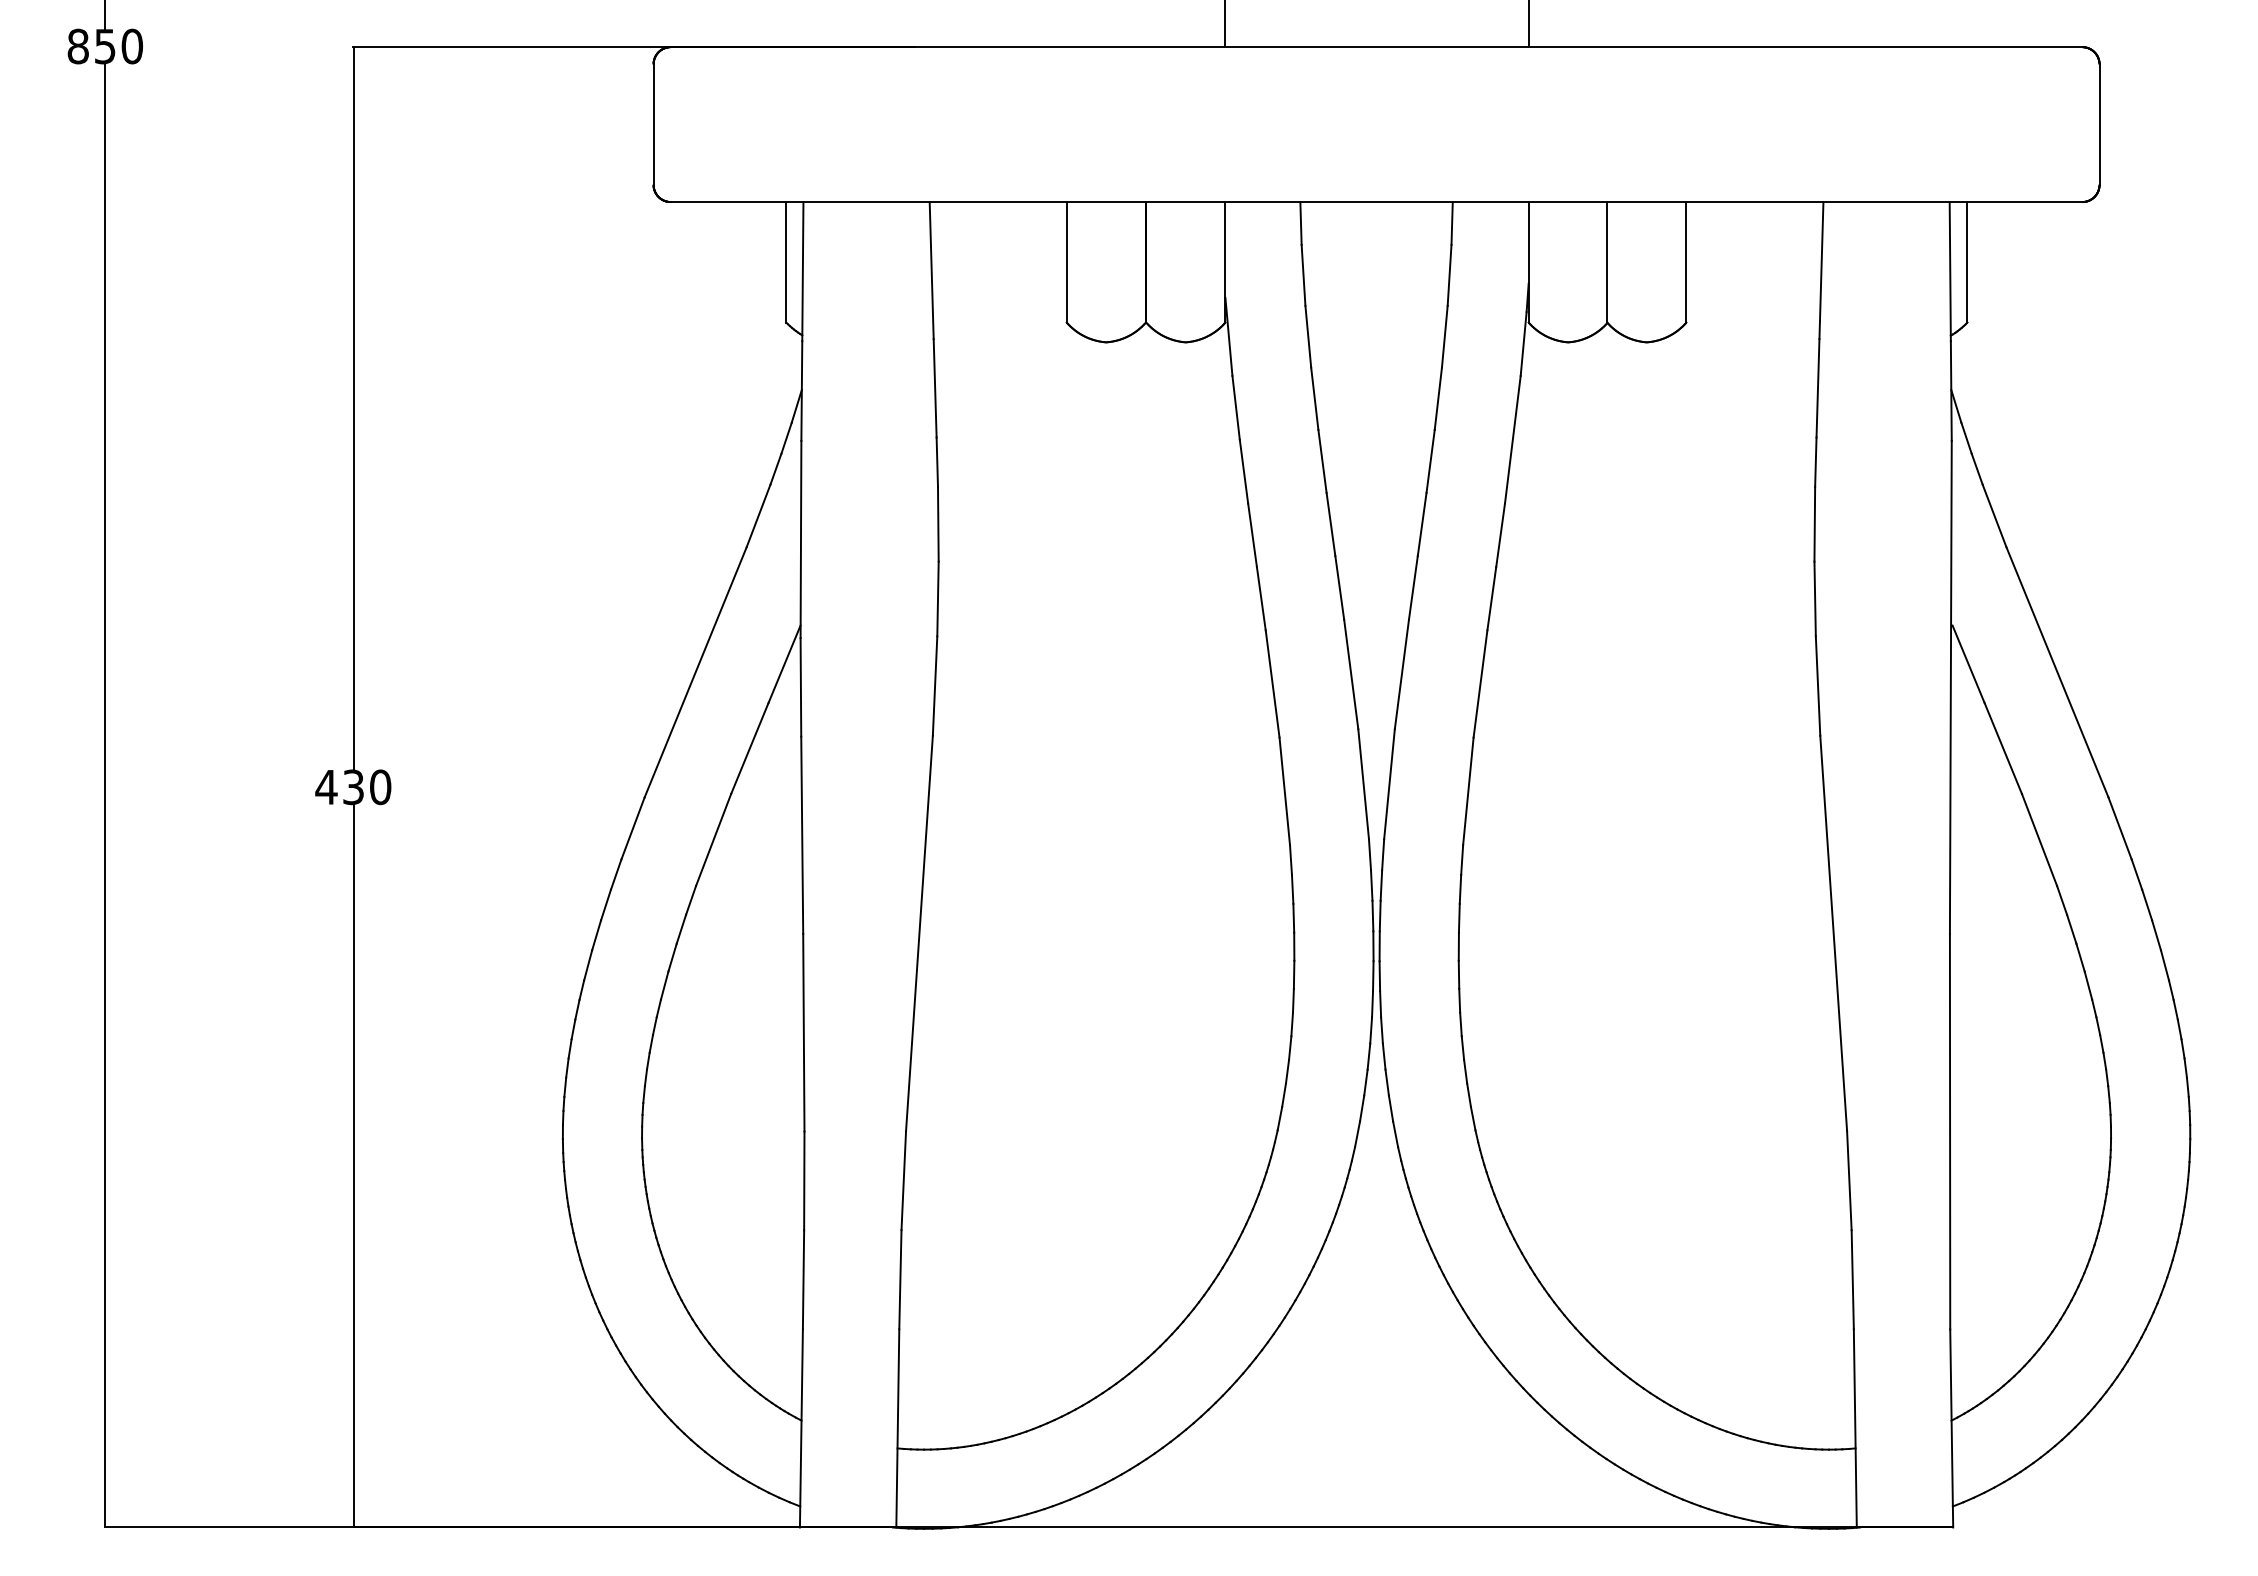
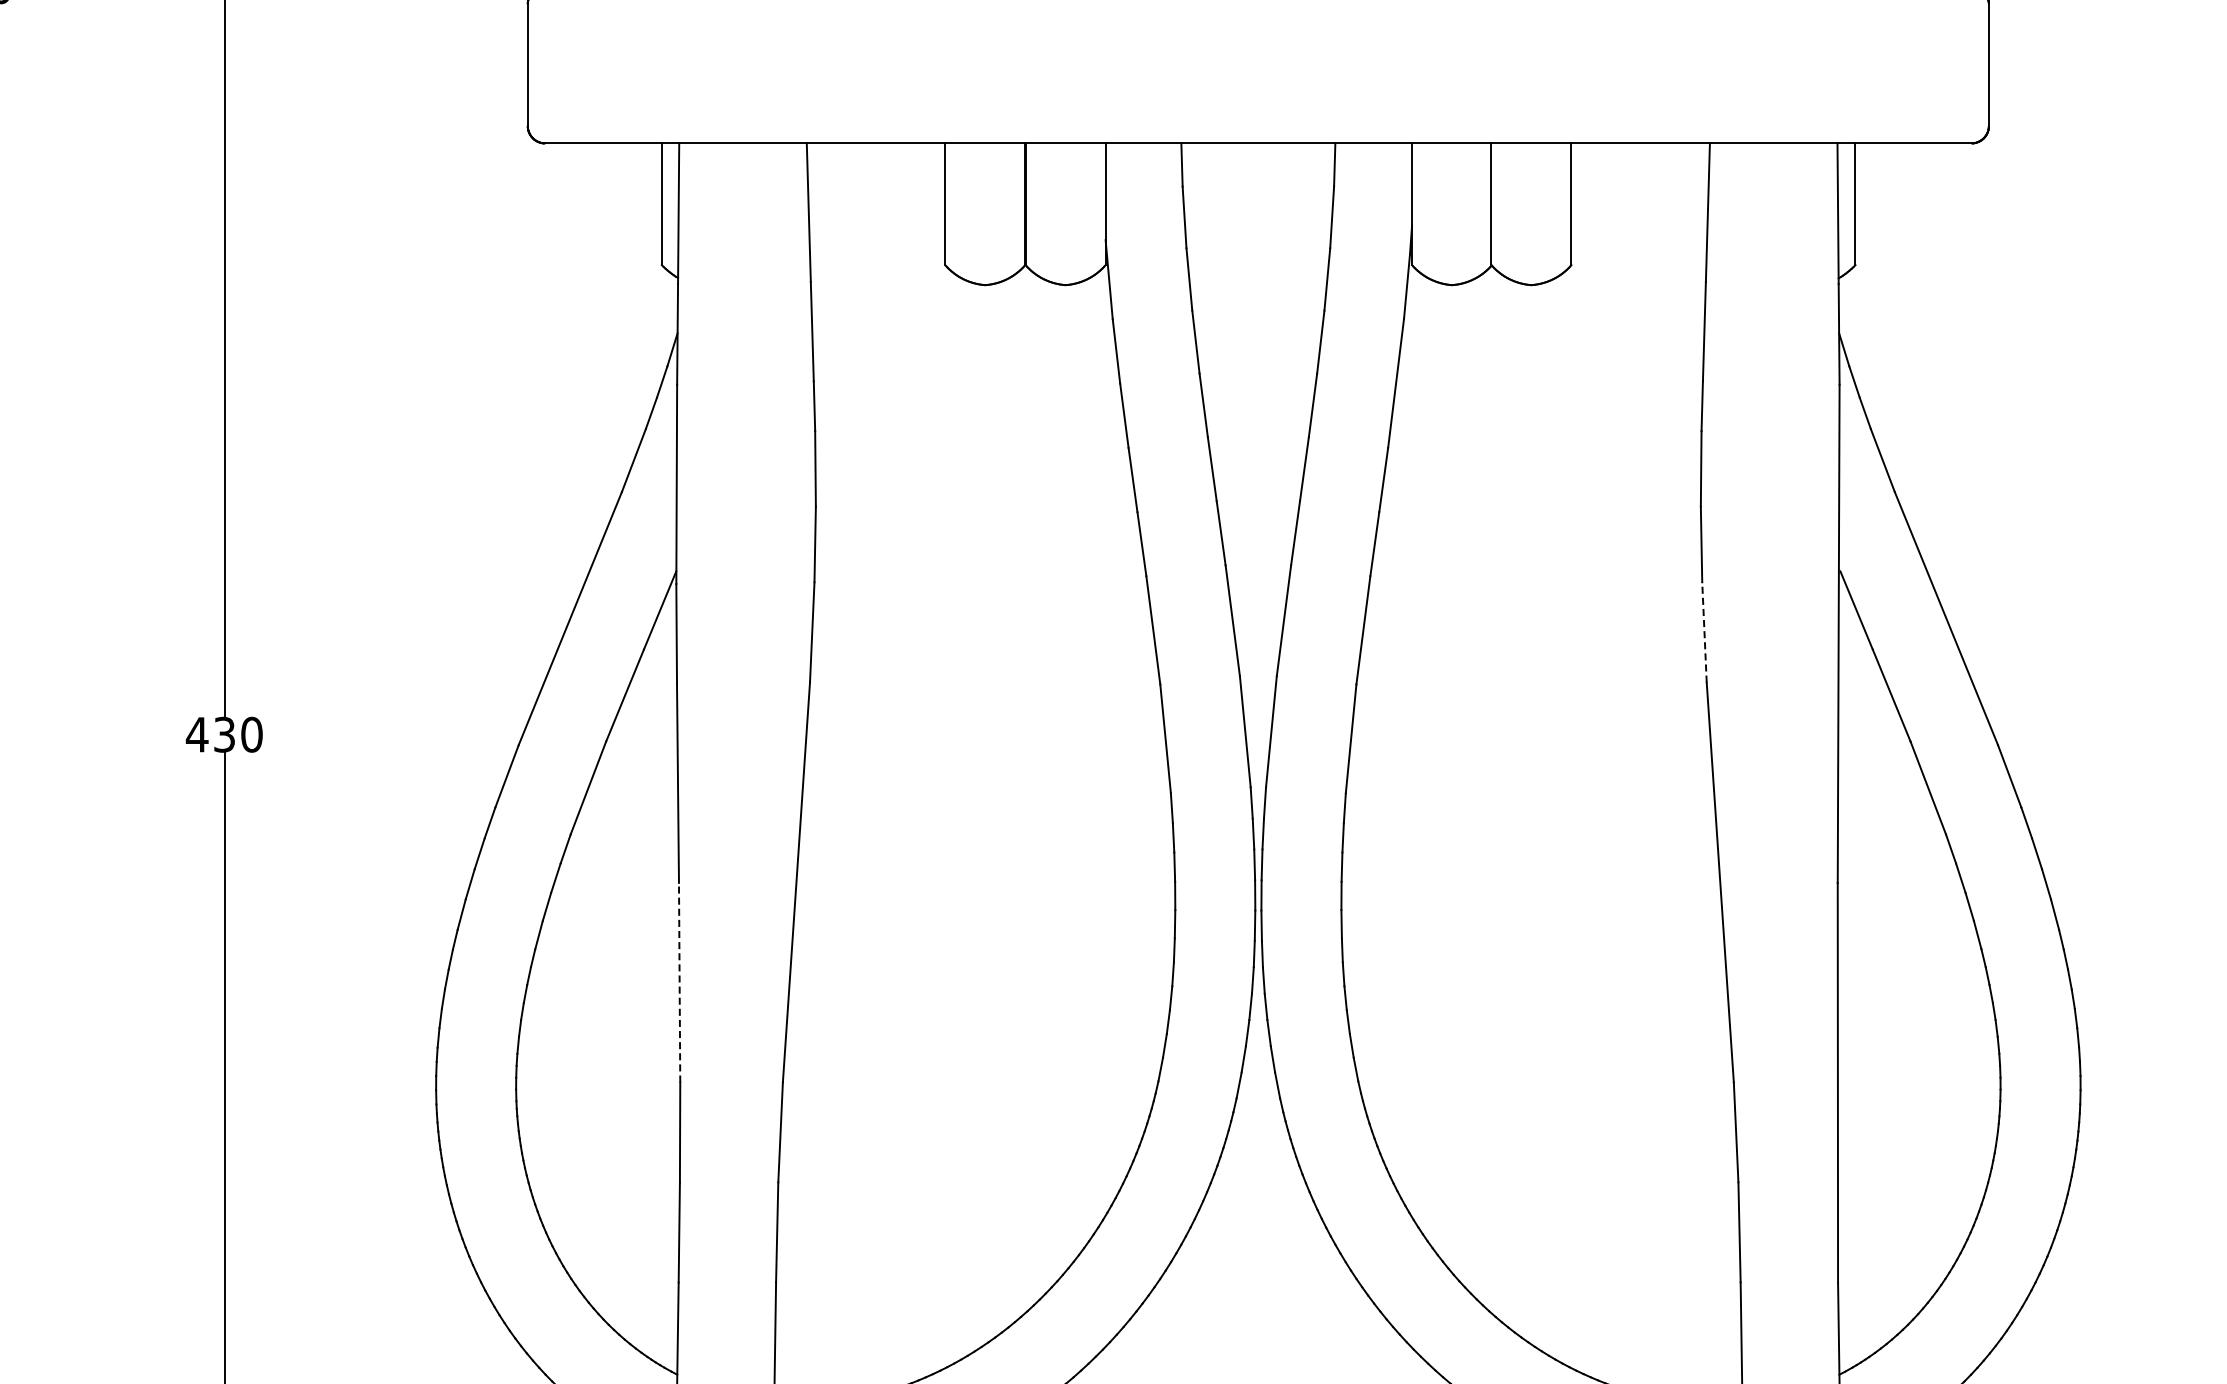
line: (1818, 686) -> (1704, 632), solid -> dashed
line: (803, 1032) -> (679, 982), solid -> dashed

